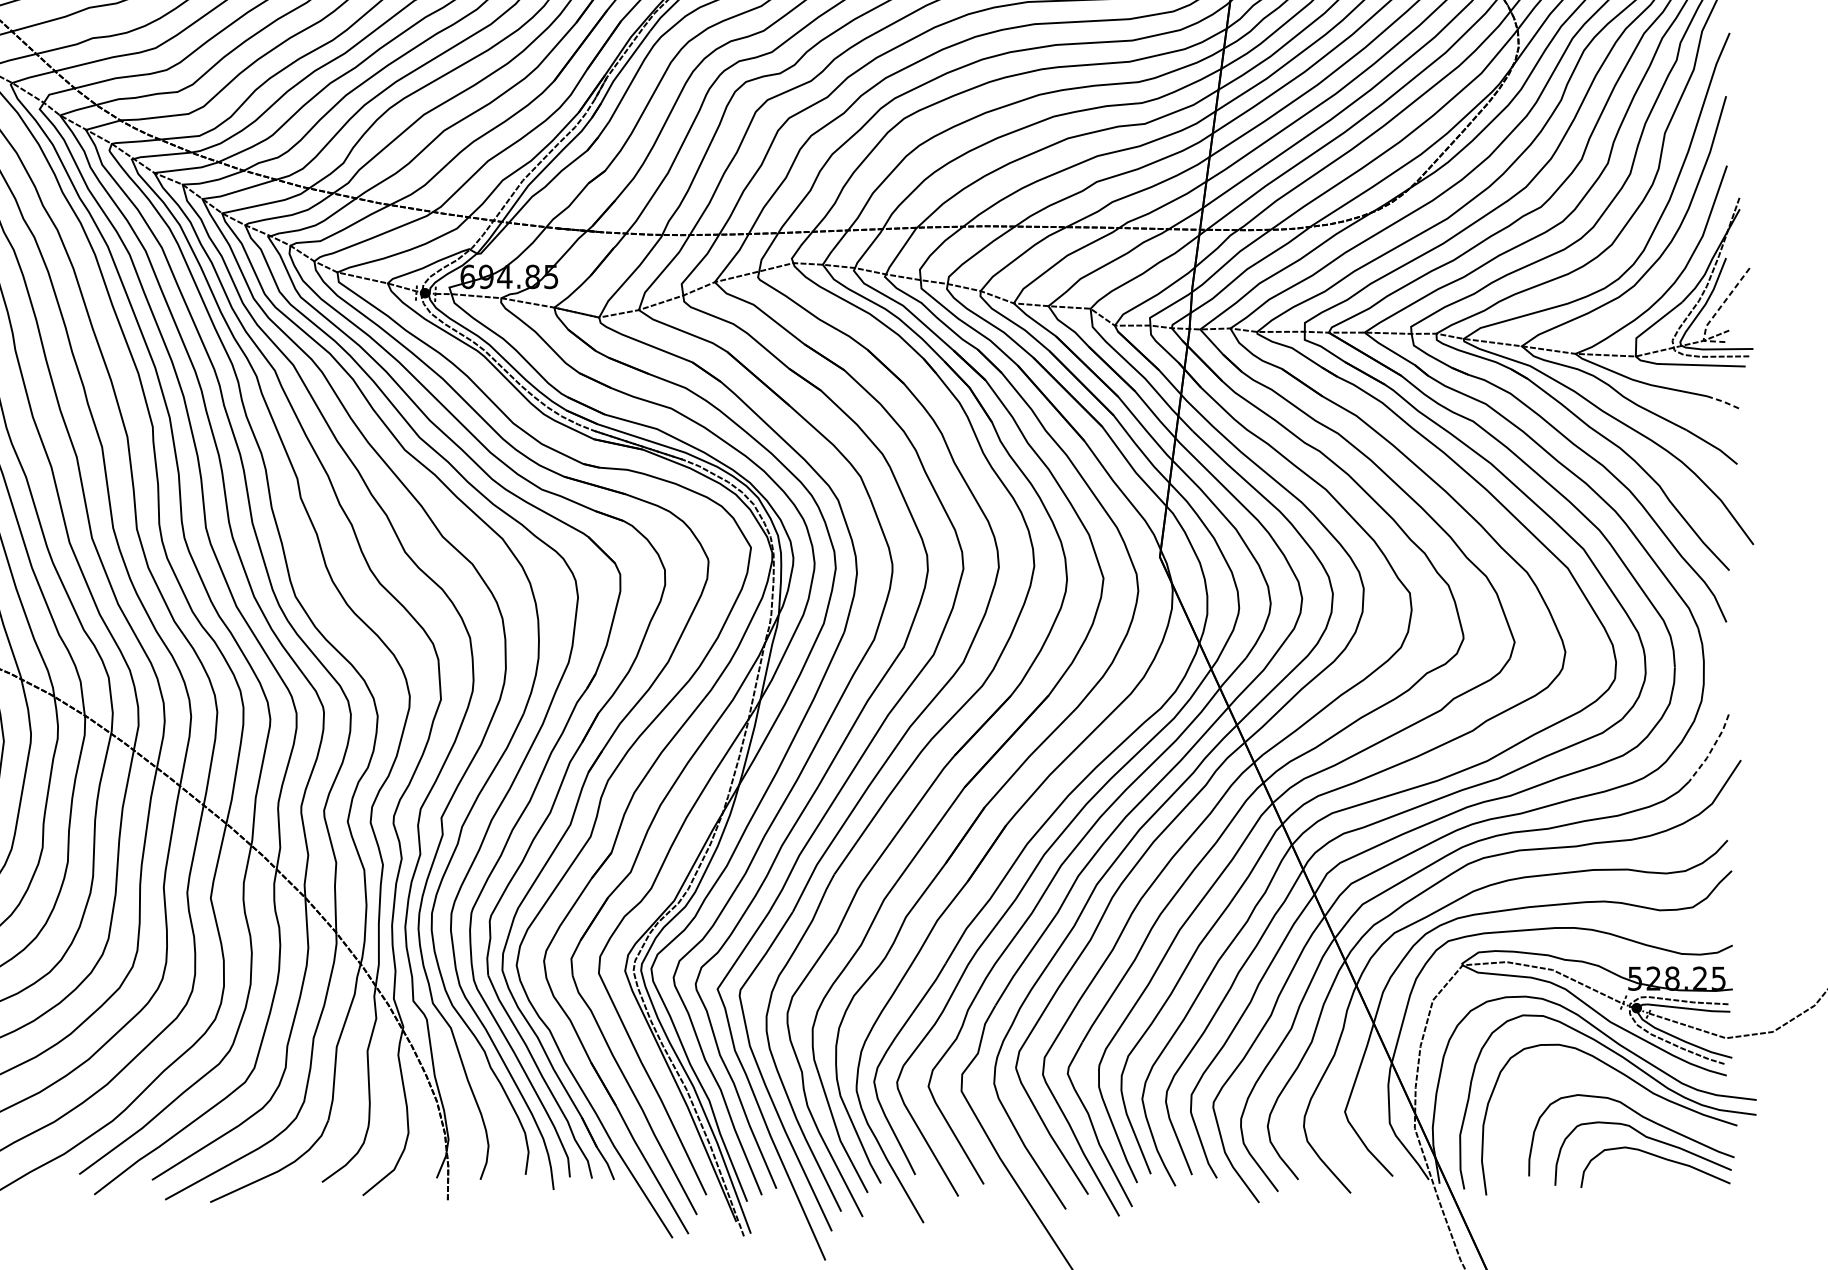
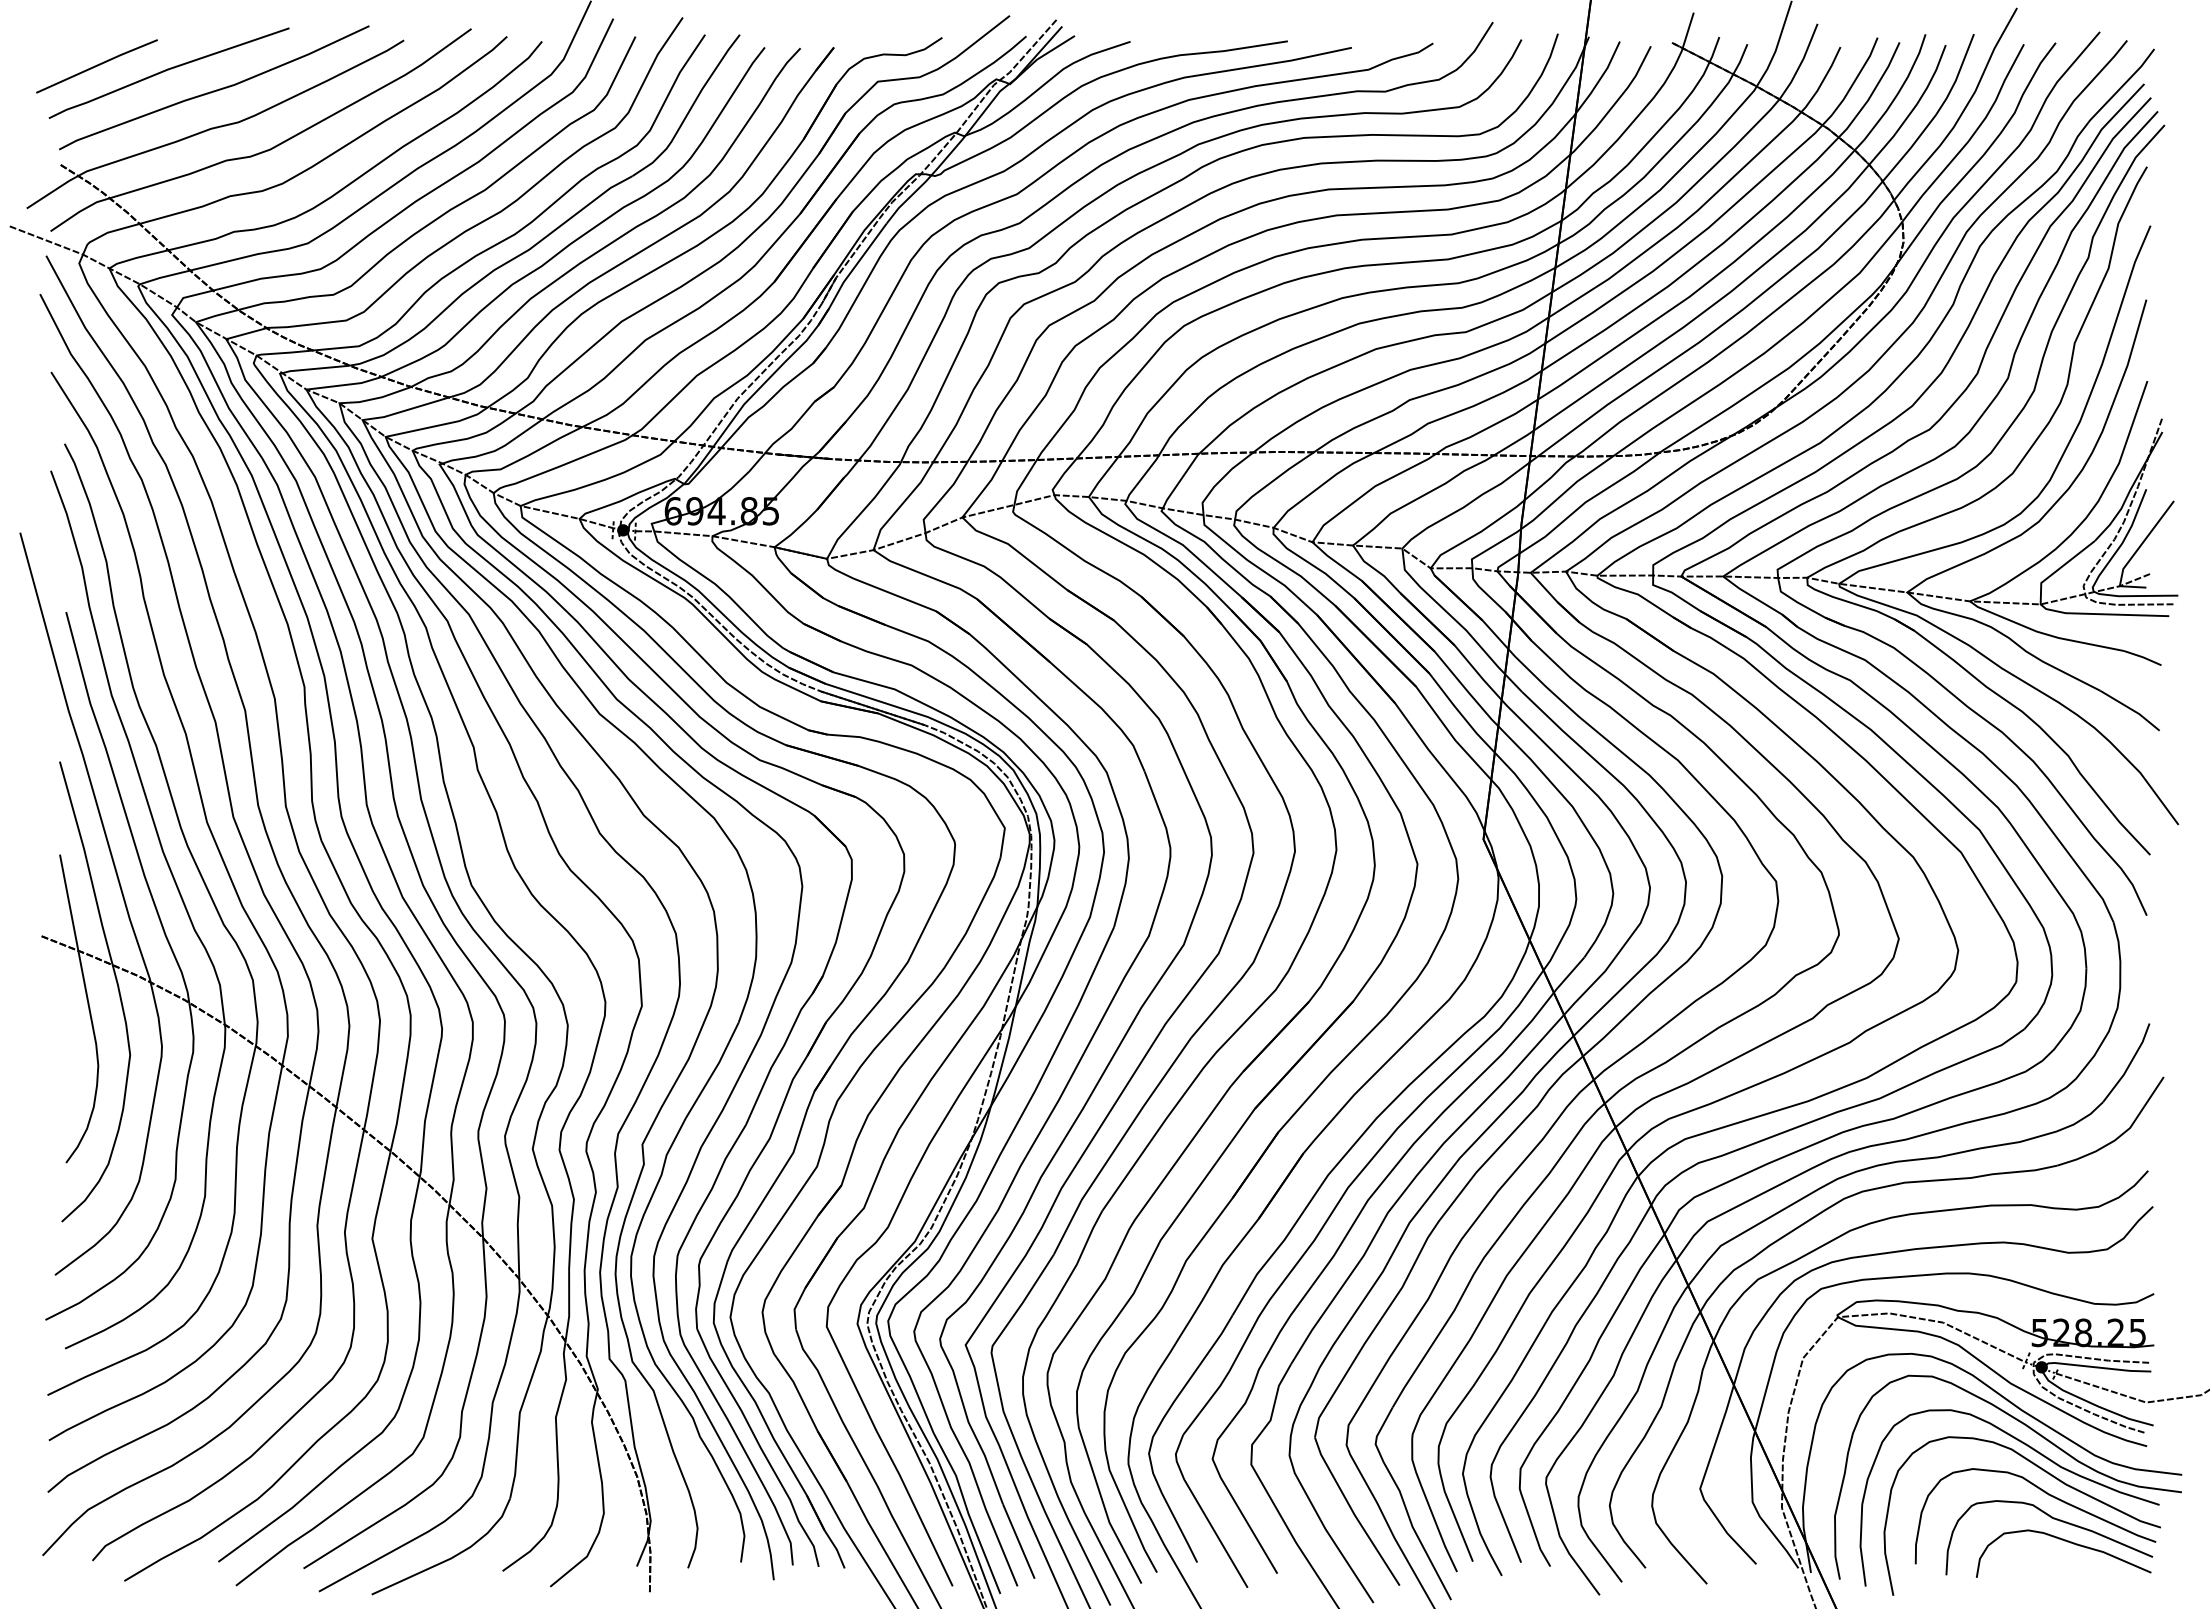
line: (1715, 312) -> (2134, 553), dashed -> solid
line: (1723, 401) -> (2143, 657), dashed -> solid
line: (1711, 750) -> (2129, 1065), dashed -> solid
curve: (1642, 1099) -> (2048, 1474), added

